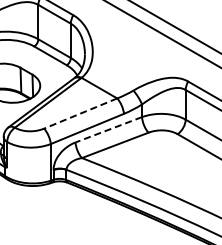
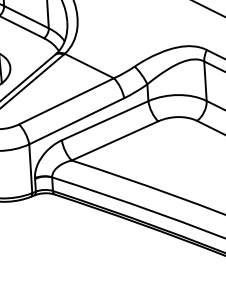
line: (80, 113) -> (66, 101), dashed -> solid
line: (108, 129) -> (104, 120), dashed -> solid

